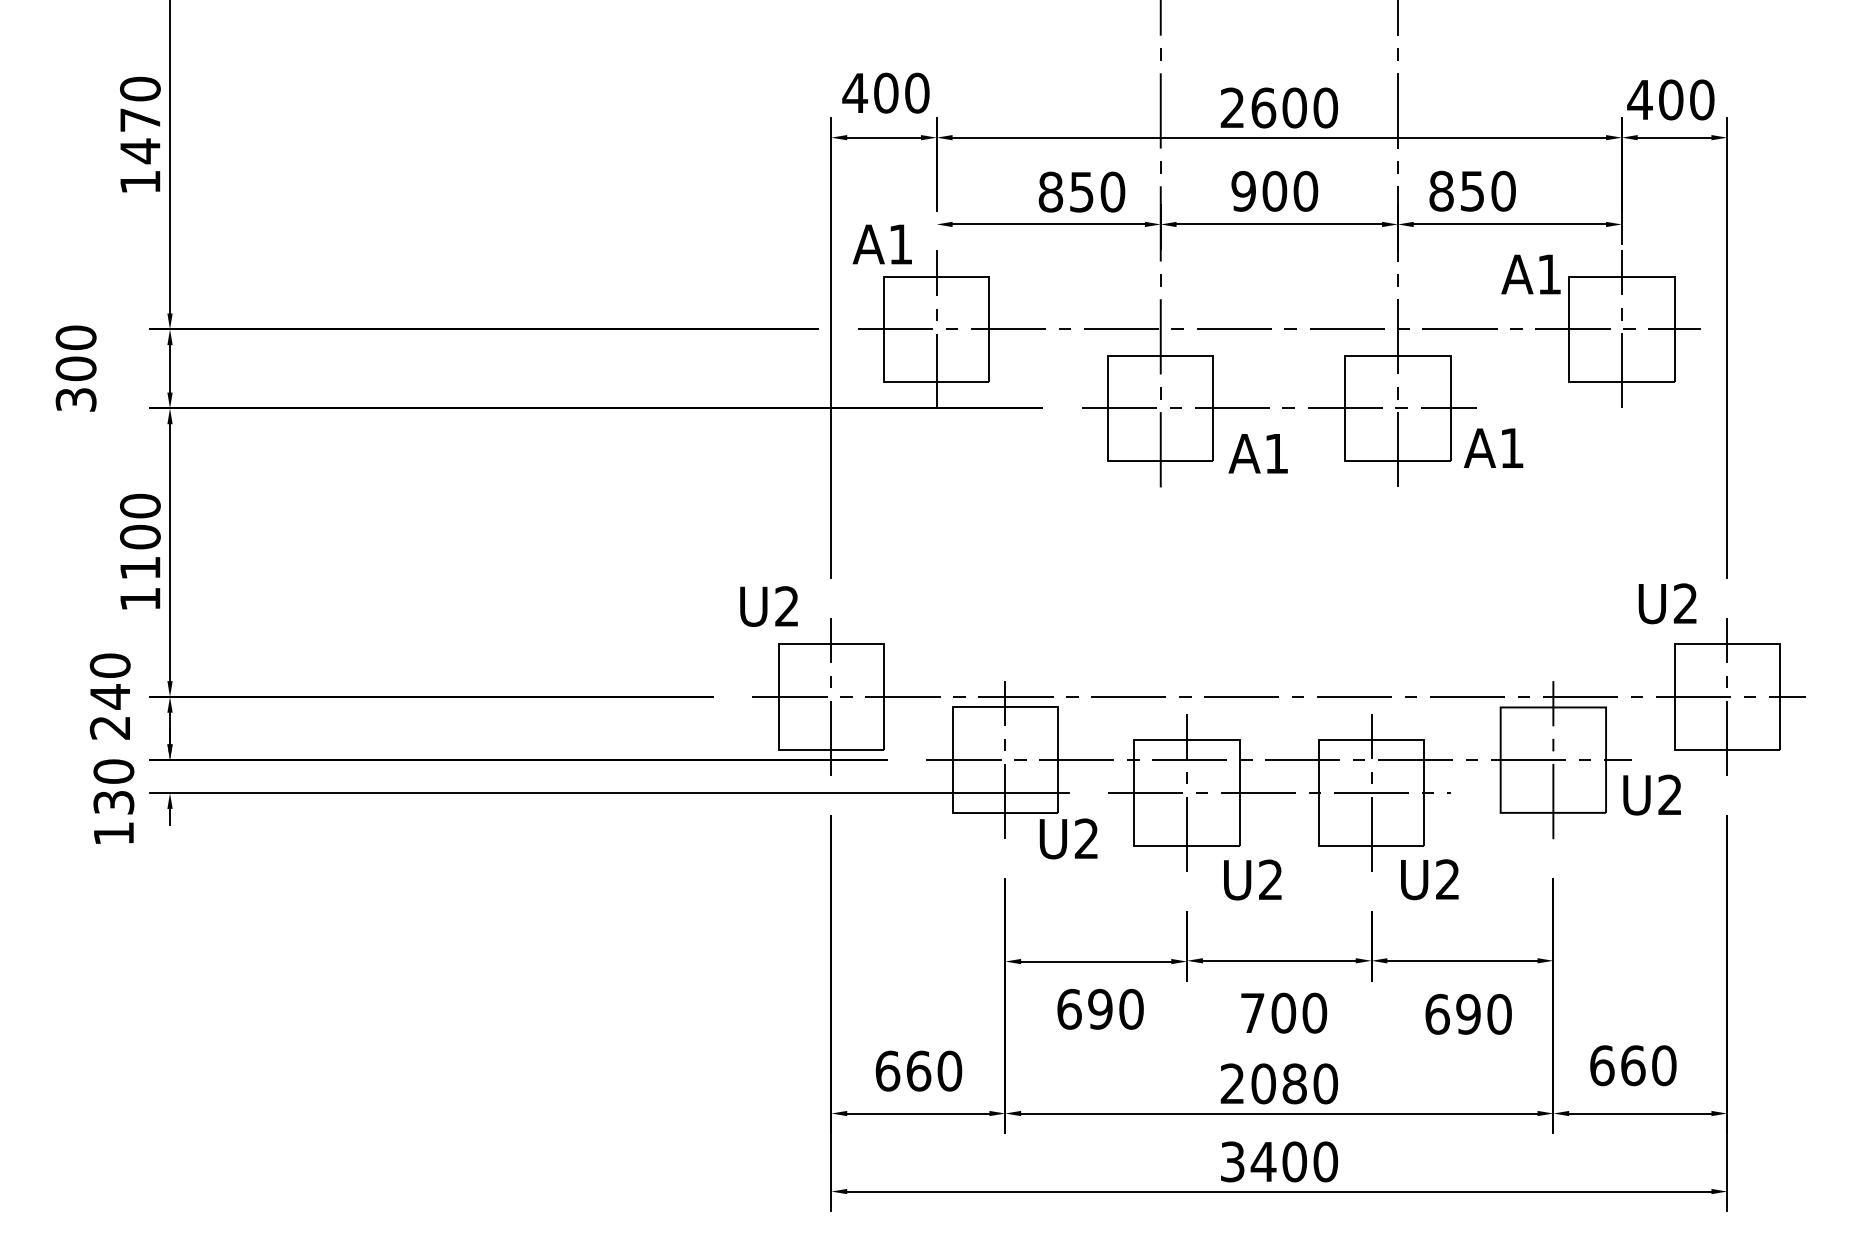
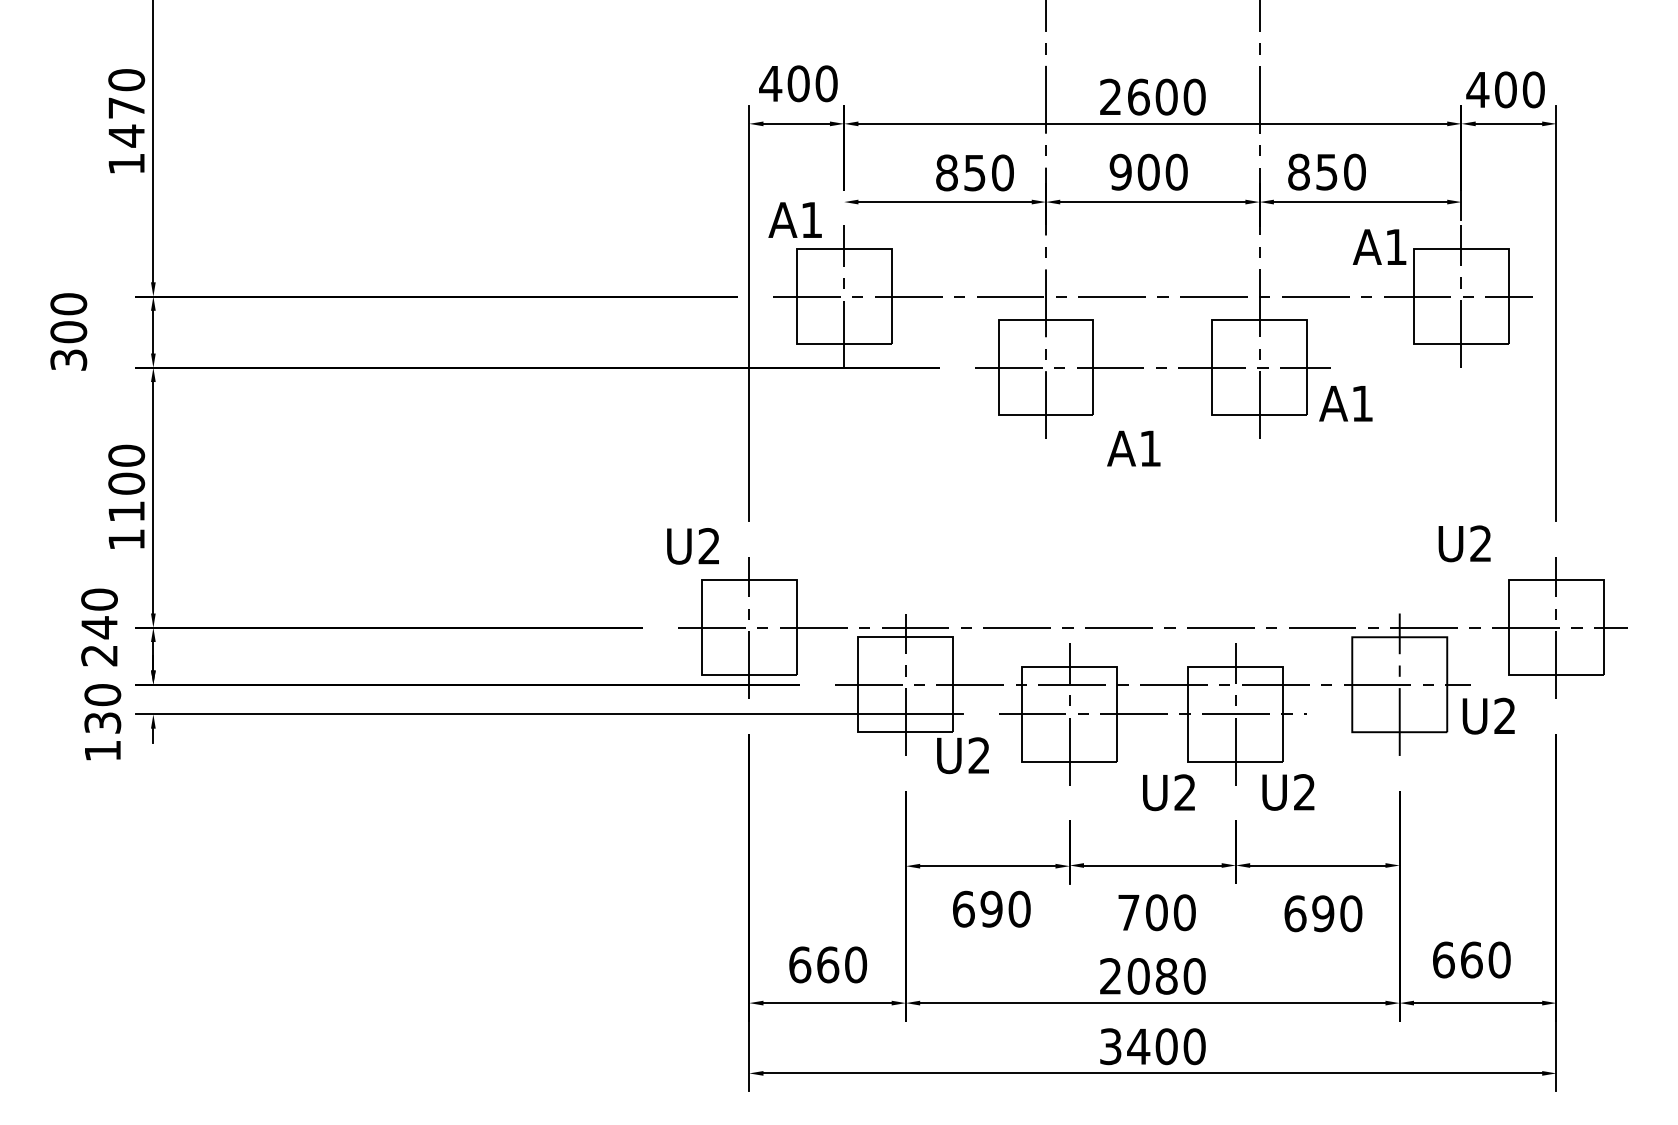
text: (1257, 453) -> (1133, 448), moved
text: (1667, 603) -> (1464, 543), moved
text: (1252, 879) -> (1168, 792), moved

